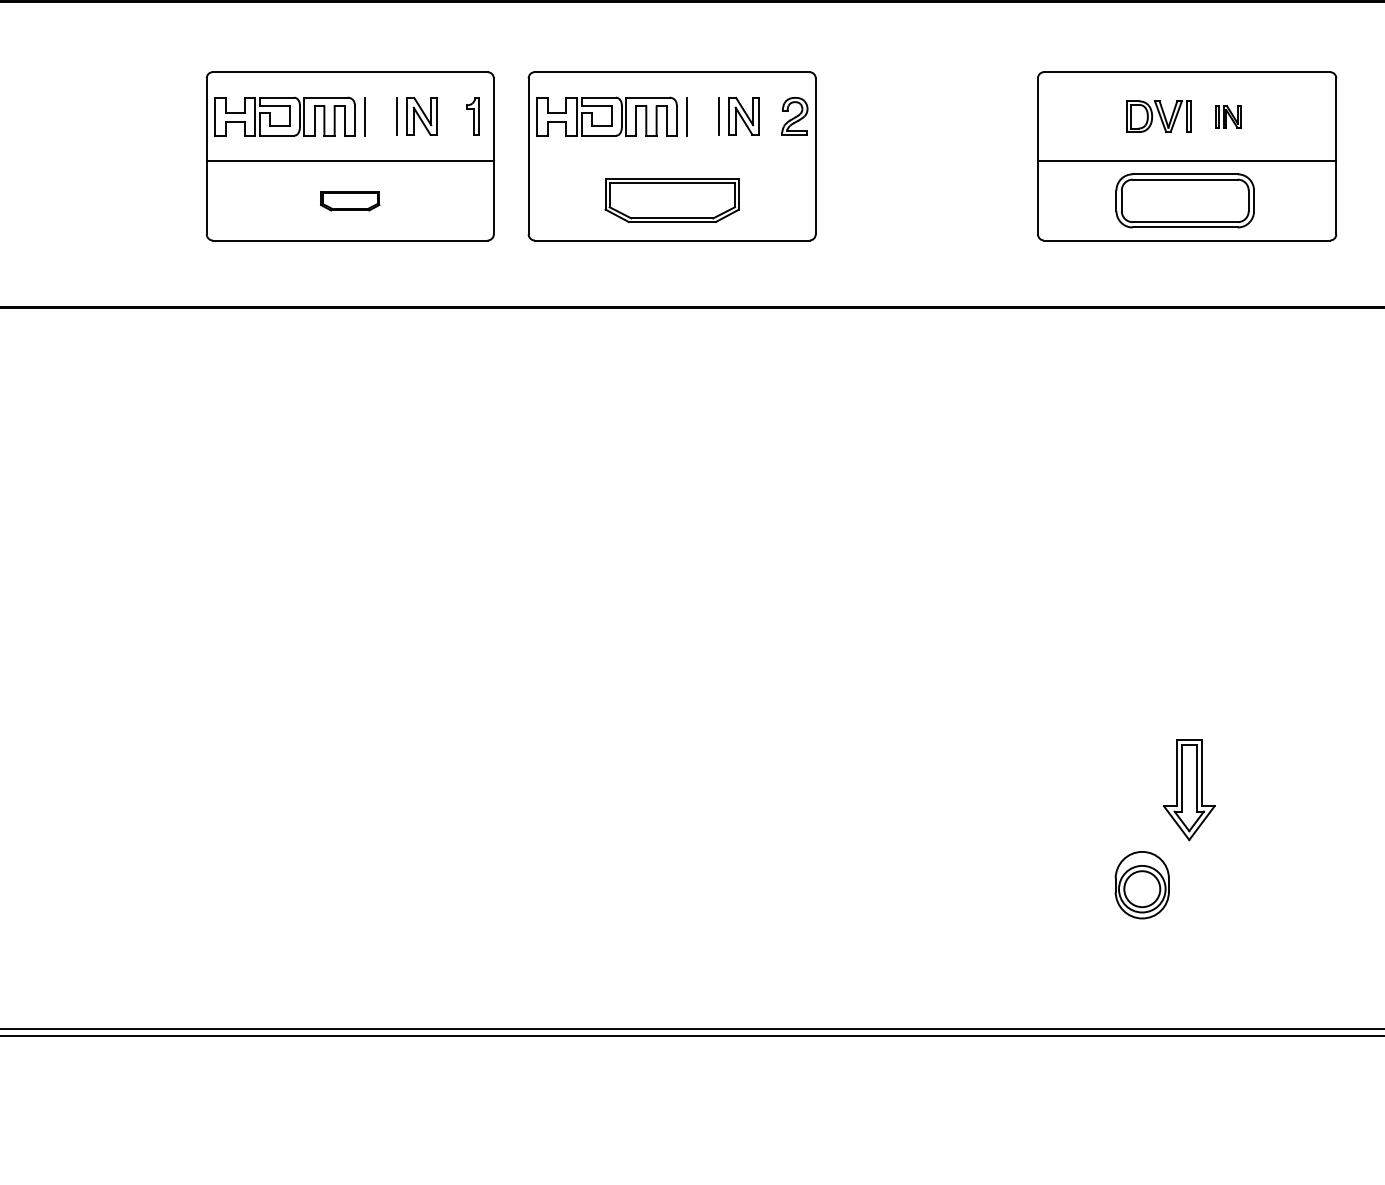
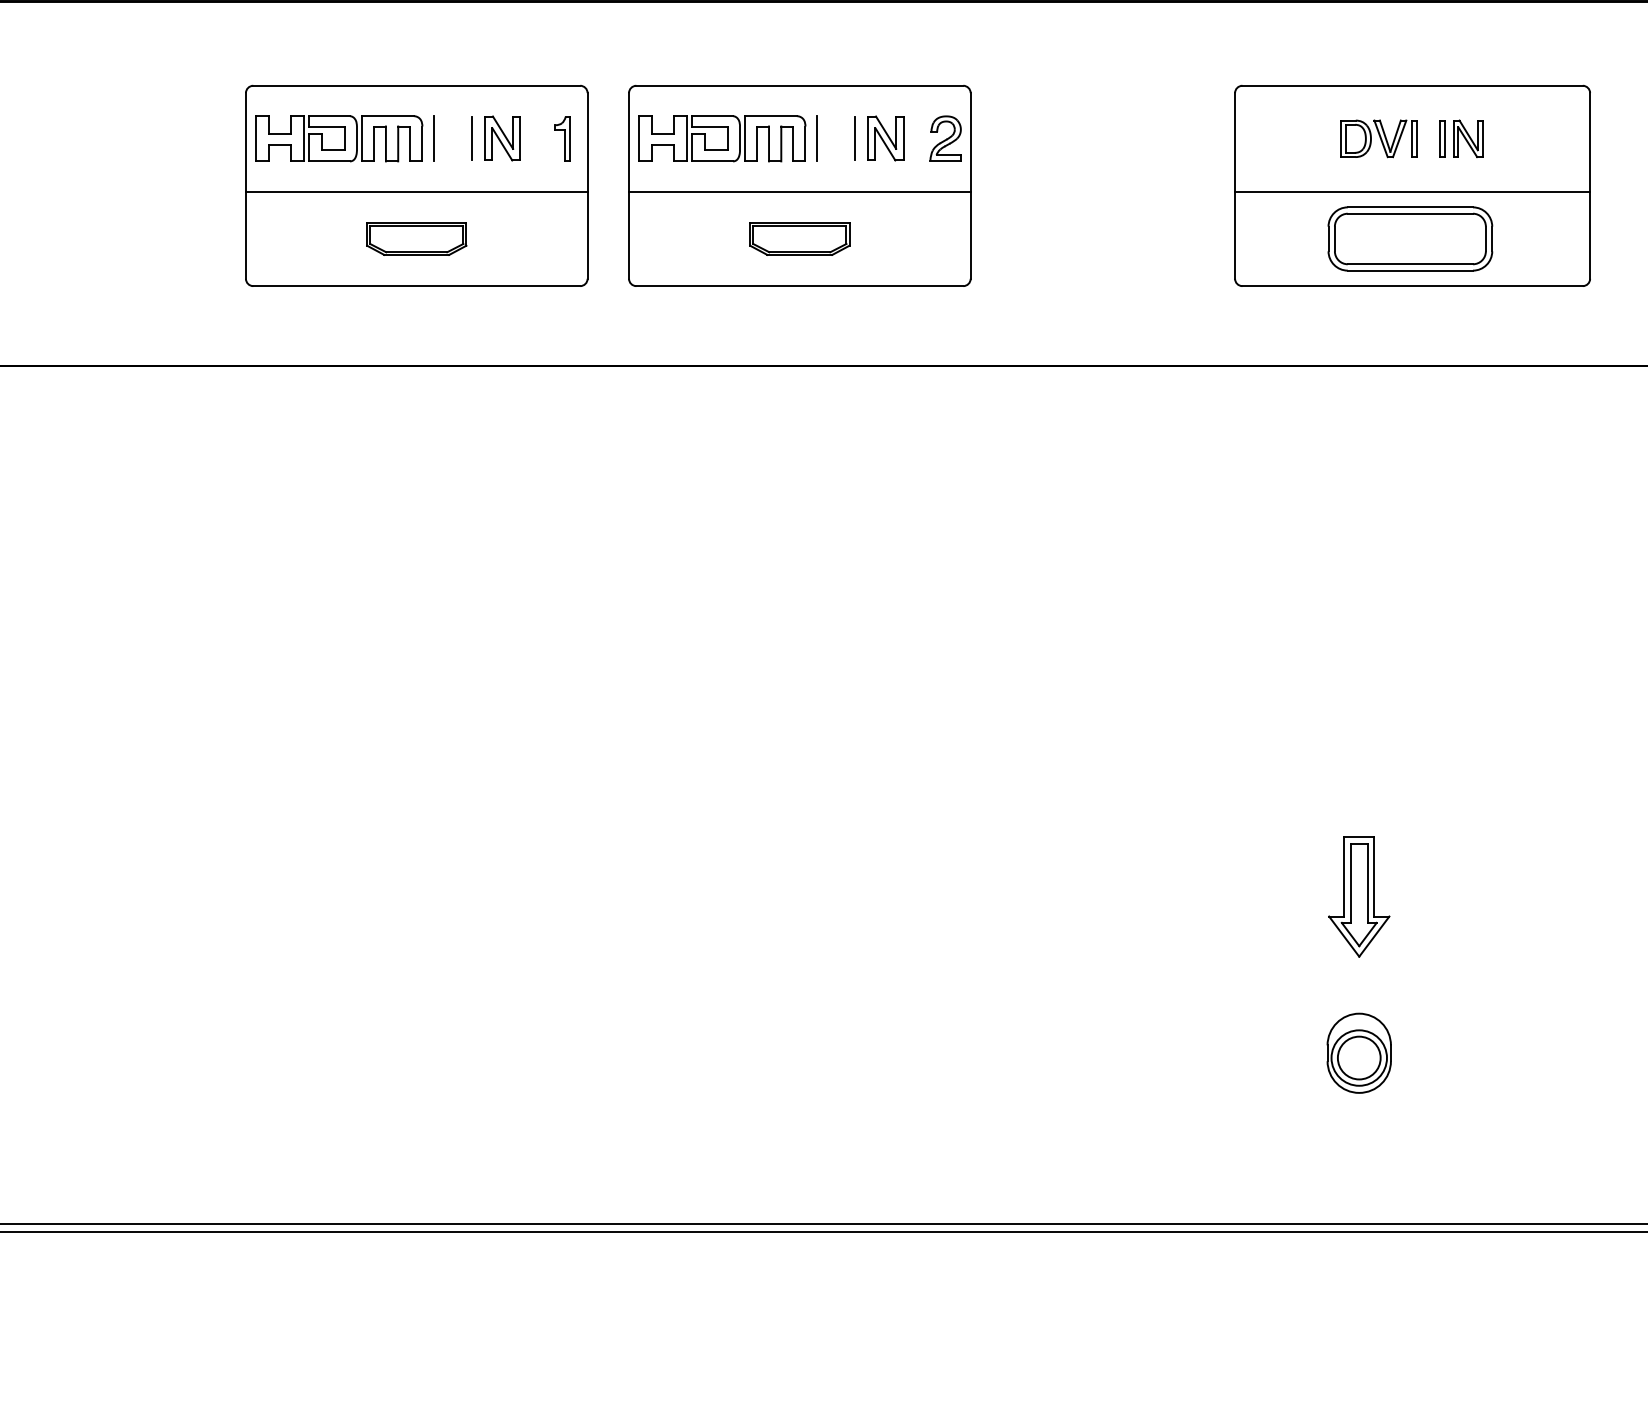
part: (1227, 116) -> (1460, 138), size x1.43
line: (671, 161) -> (799, 192), added
part: (349, 201) -> (415, 239), size x1.43
part: (671, 201) -> (799, 239), size x0.62
part: (1189, 790) -> (1359, 897), moved

